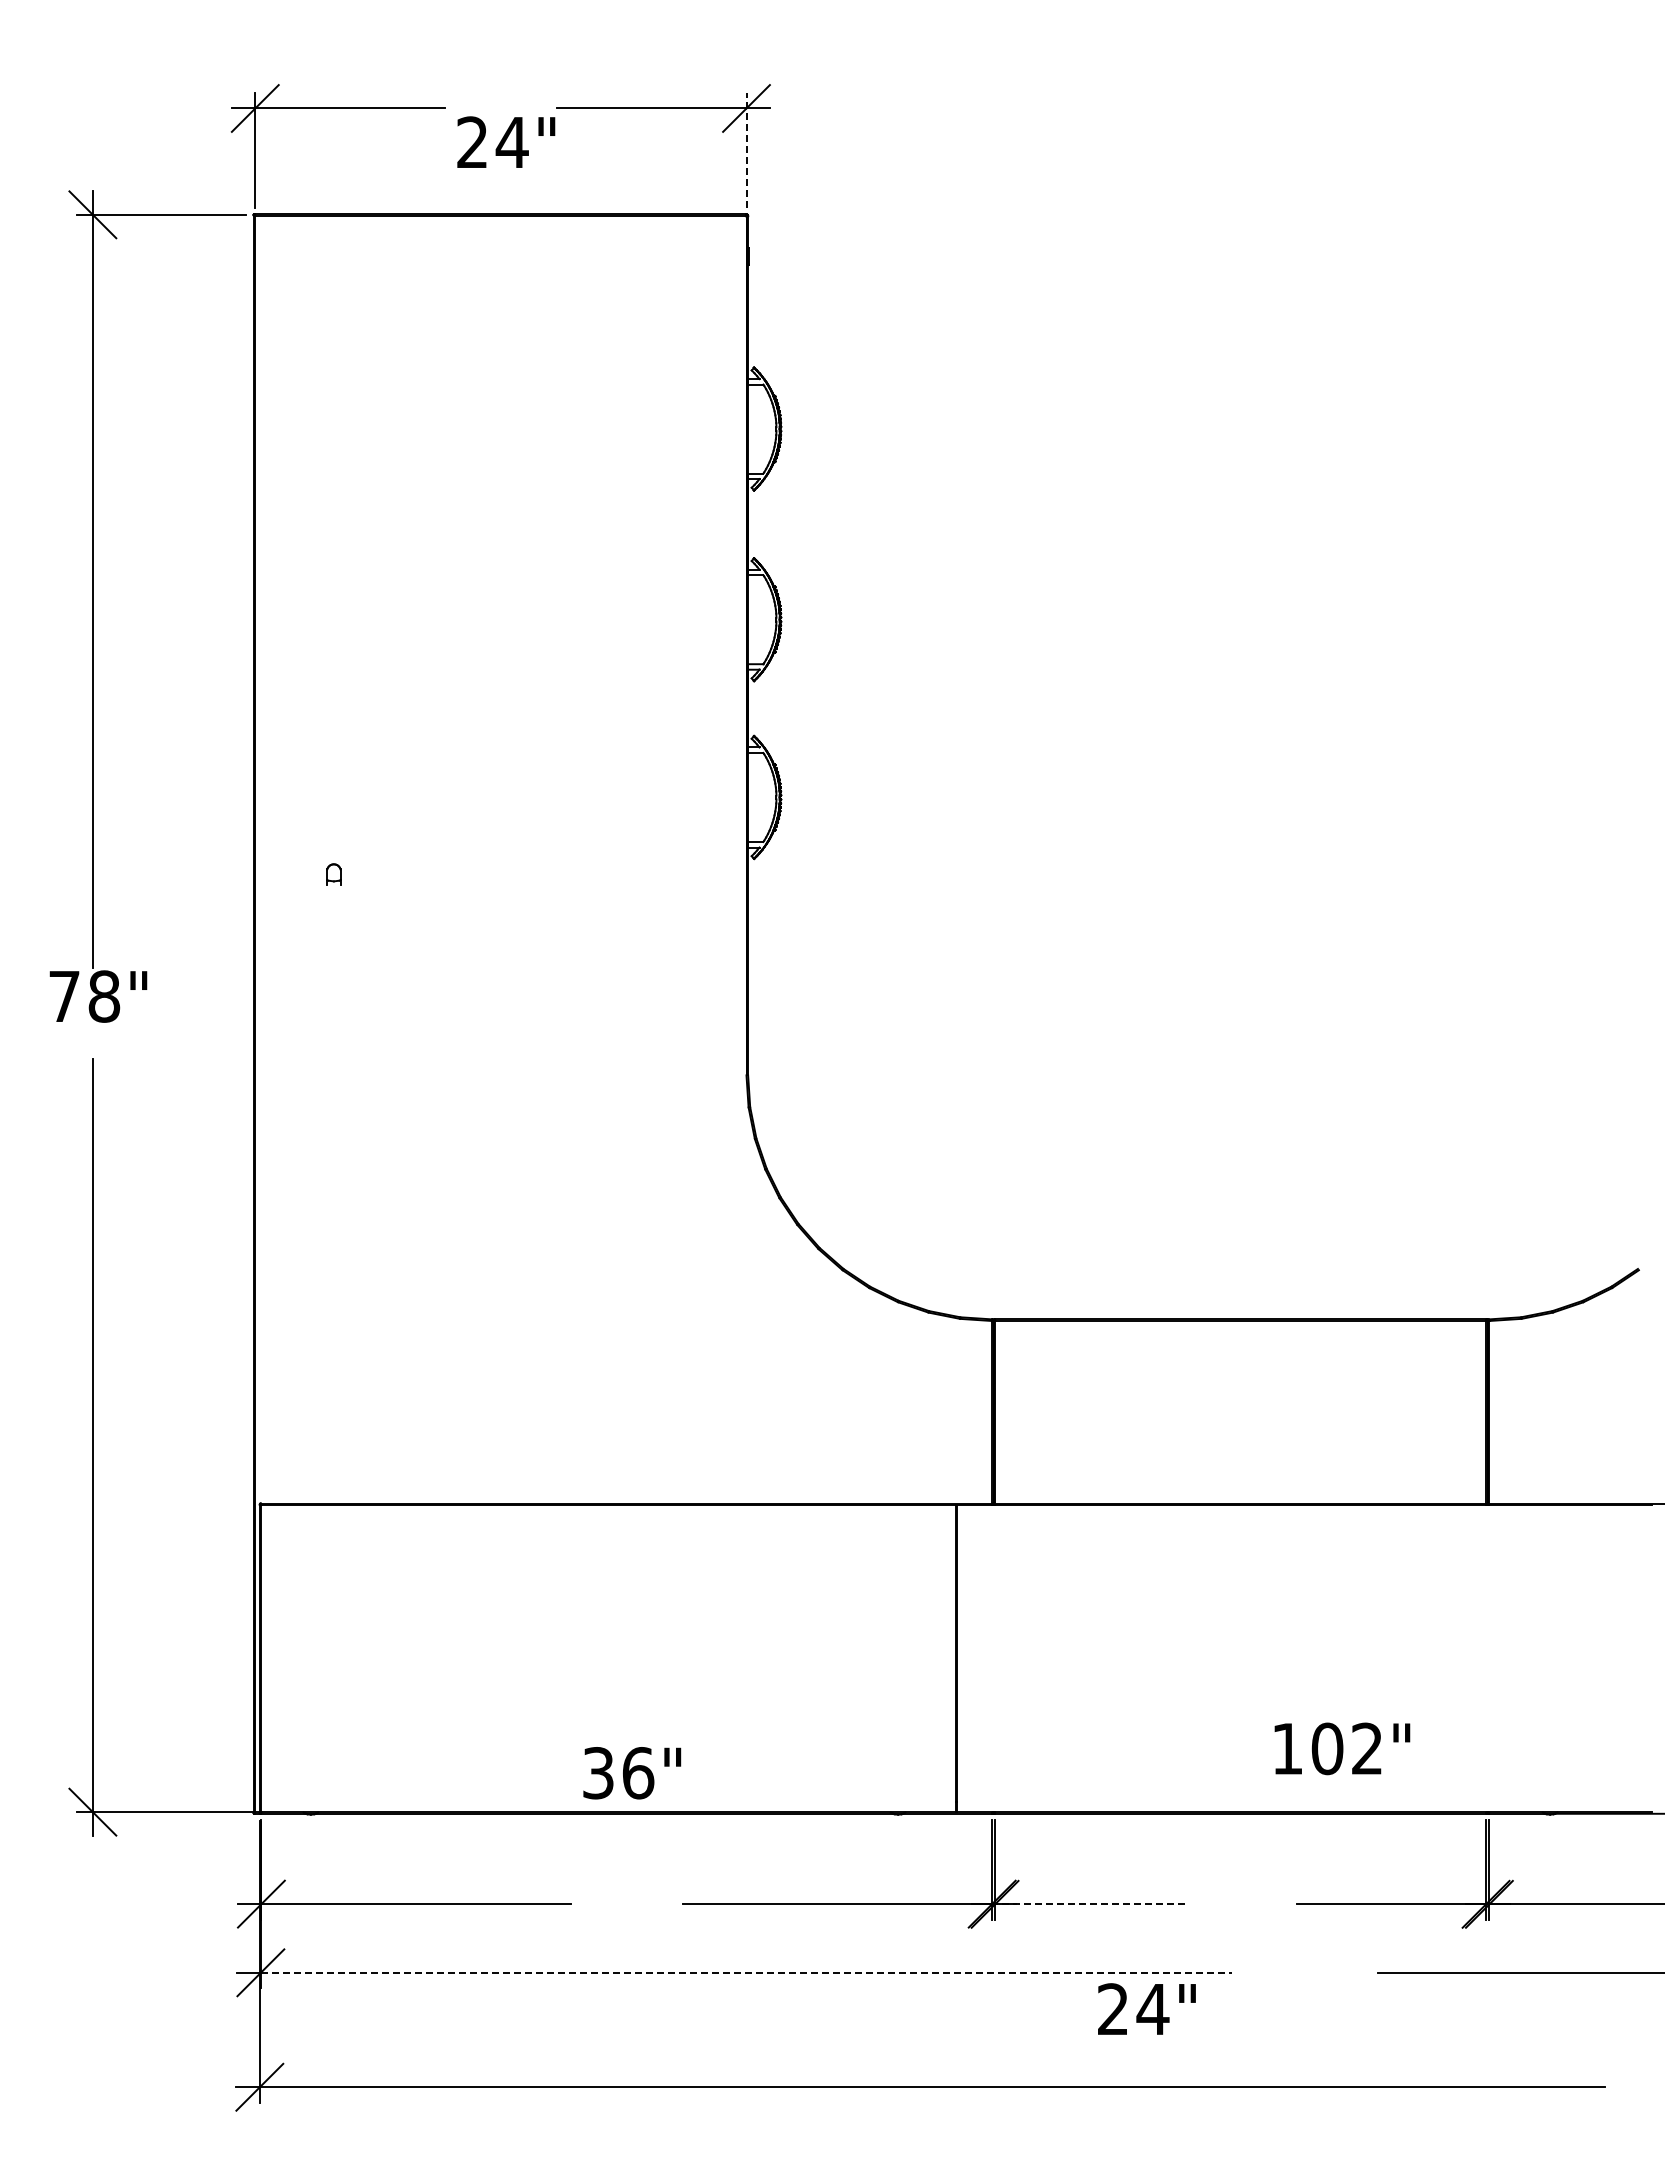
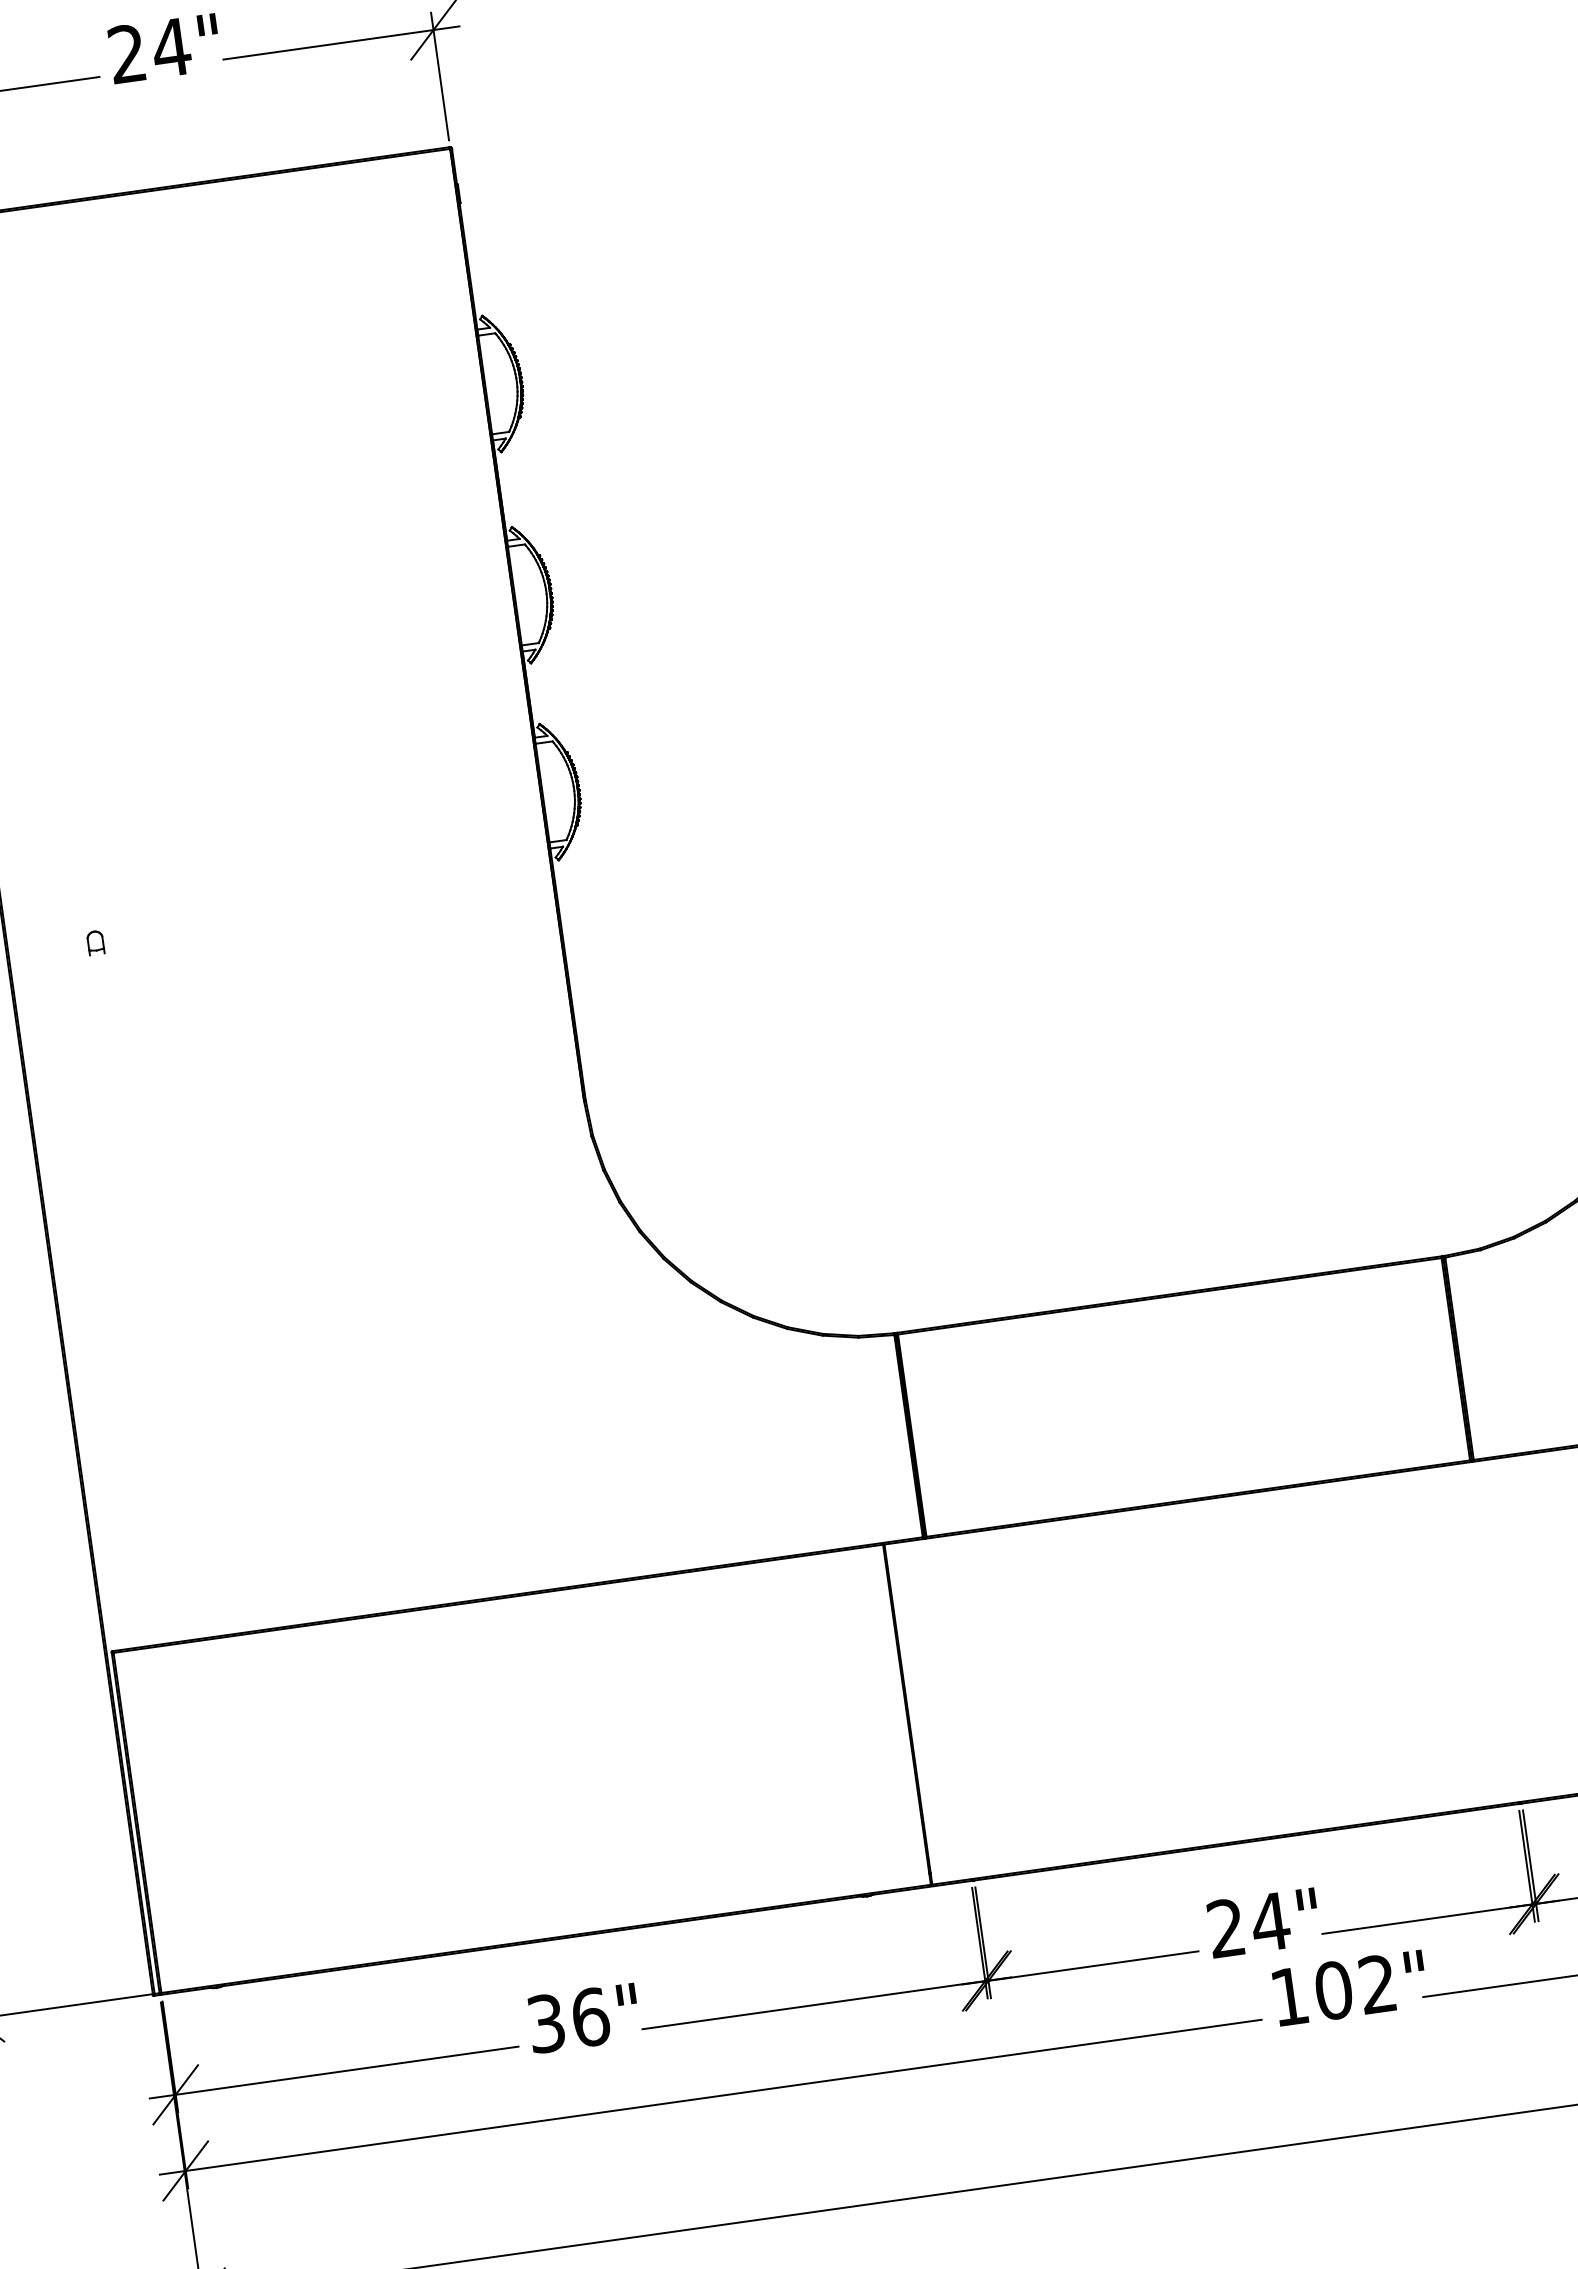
text: (506, 141) -> (164, 47), moved
line: (746, 150) -> (440, 76), dashed -> solid
text: (1342, 1748) -> (1350, 1987), moved
text: (632, 1773) -> (584, 2018), moved
line: (1089, 1904) -> (1093, 1966), dashed -> solid
line: (746, 1972) -> (723, 2095), dashed -> solid
text: (1146, 2008) -> (1263, 1922), moved

